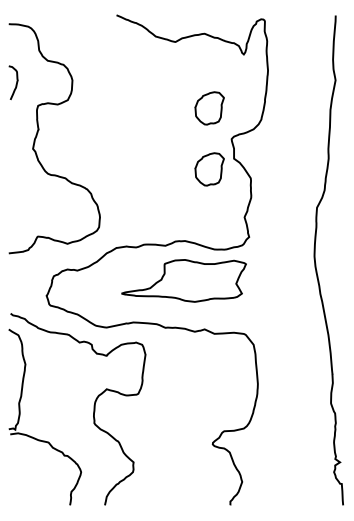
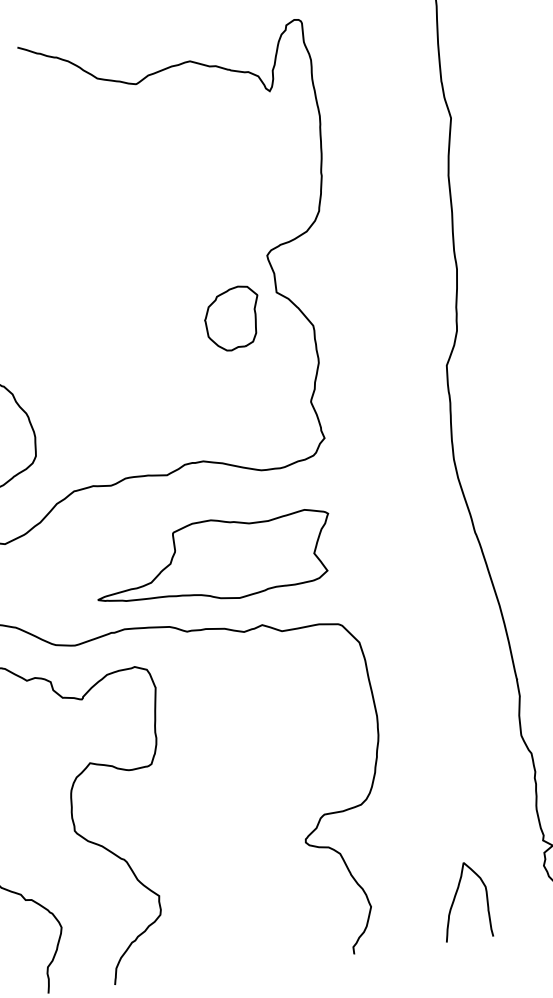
part: (209, 108) -> (217, 202), removed
part: (183, 280) -> (212, 559), moved
curve: (287, 482) -> (457, 896), added

